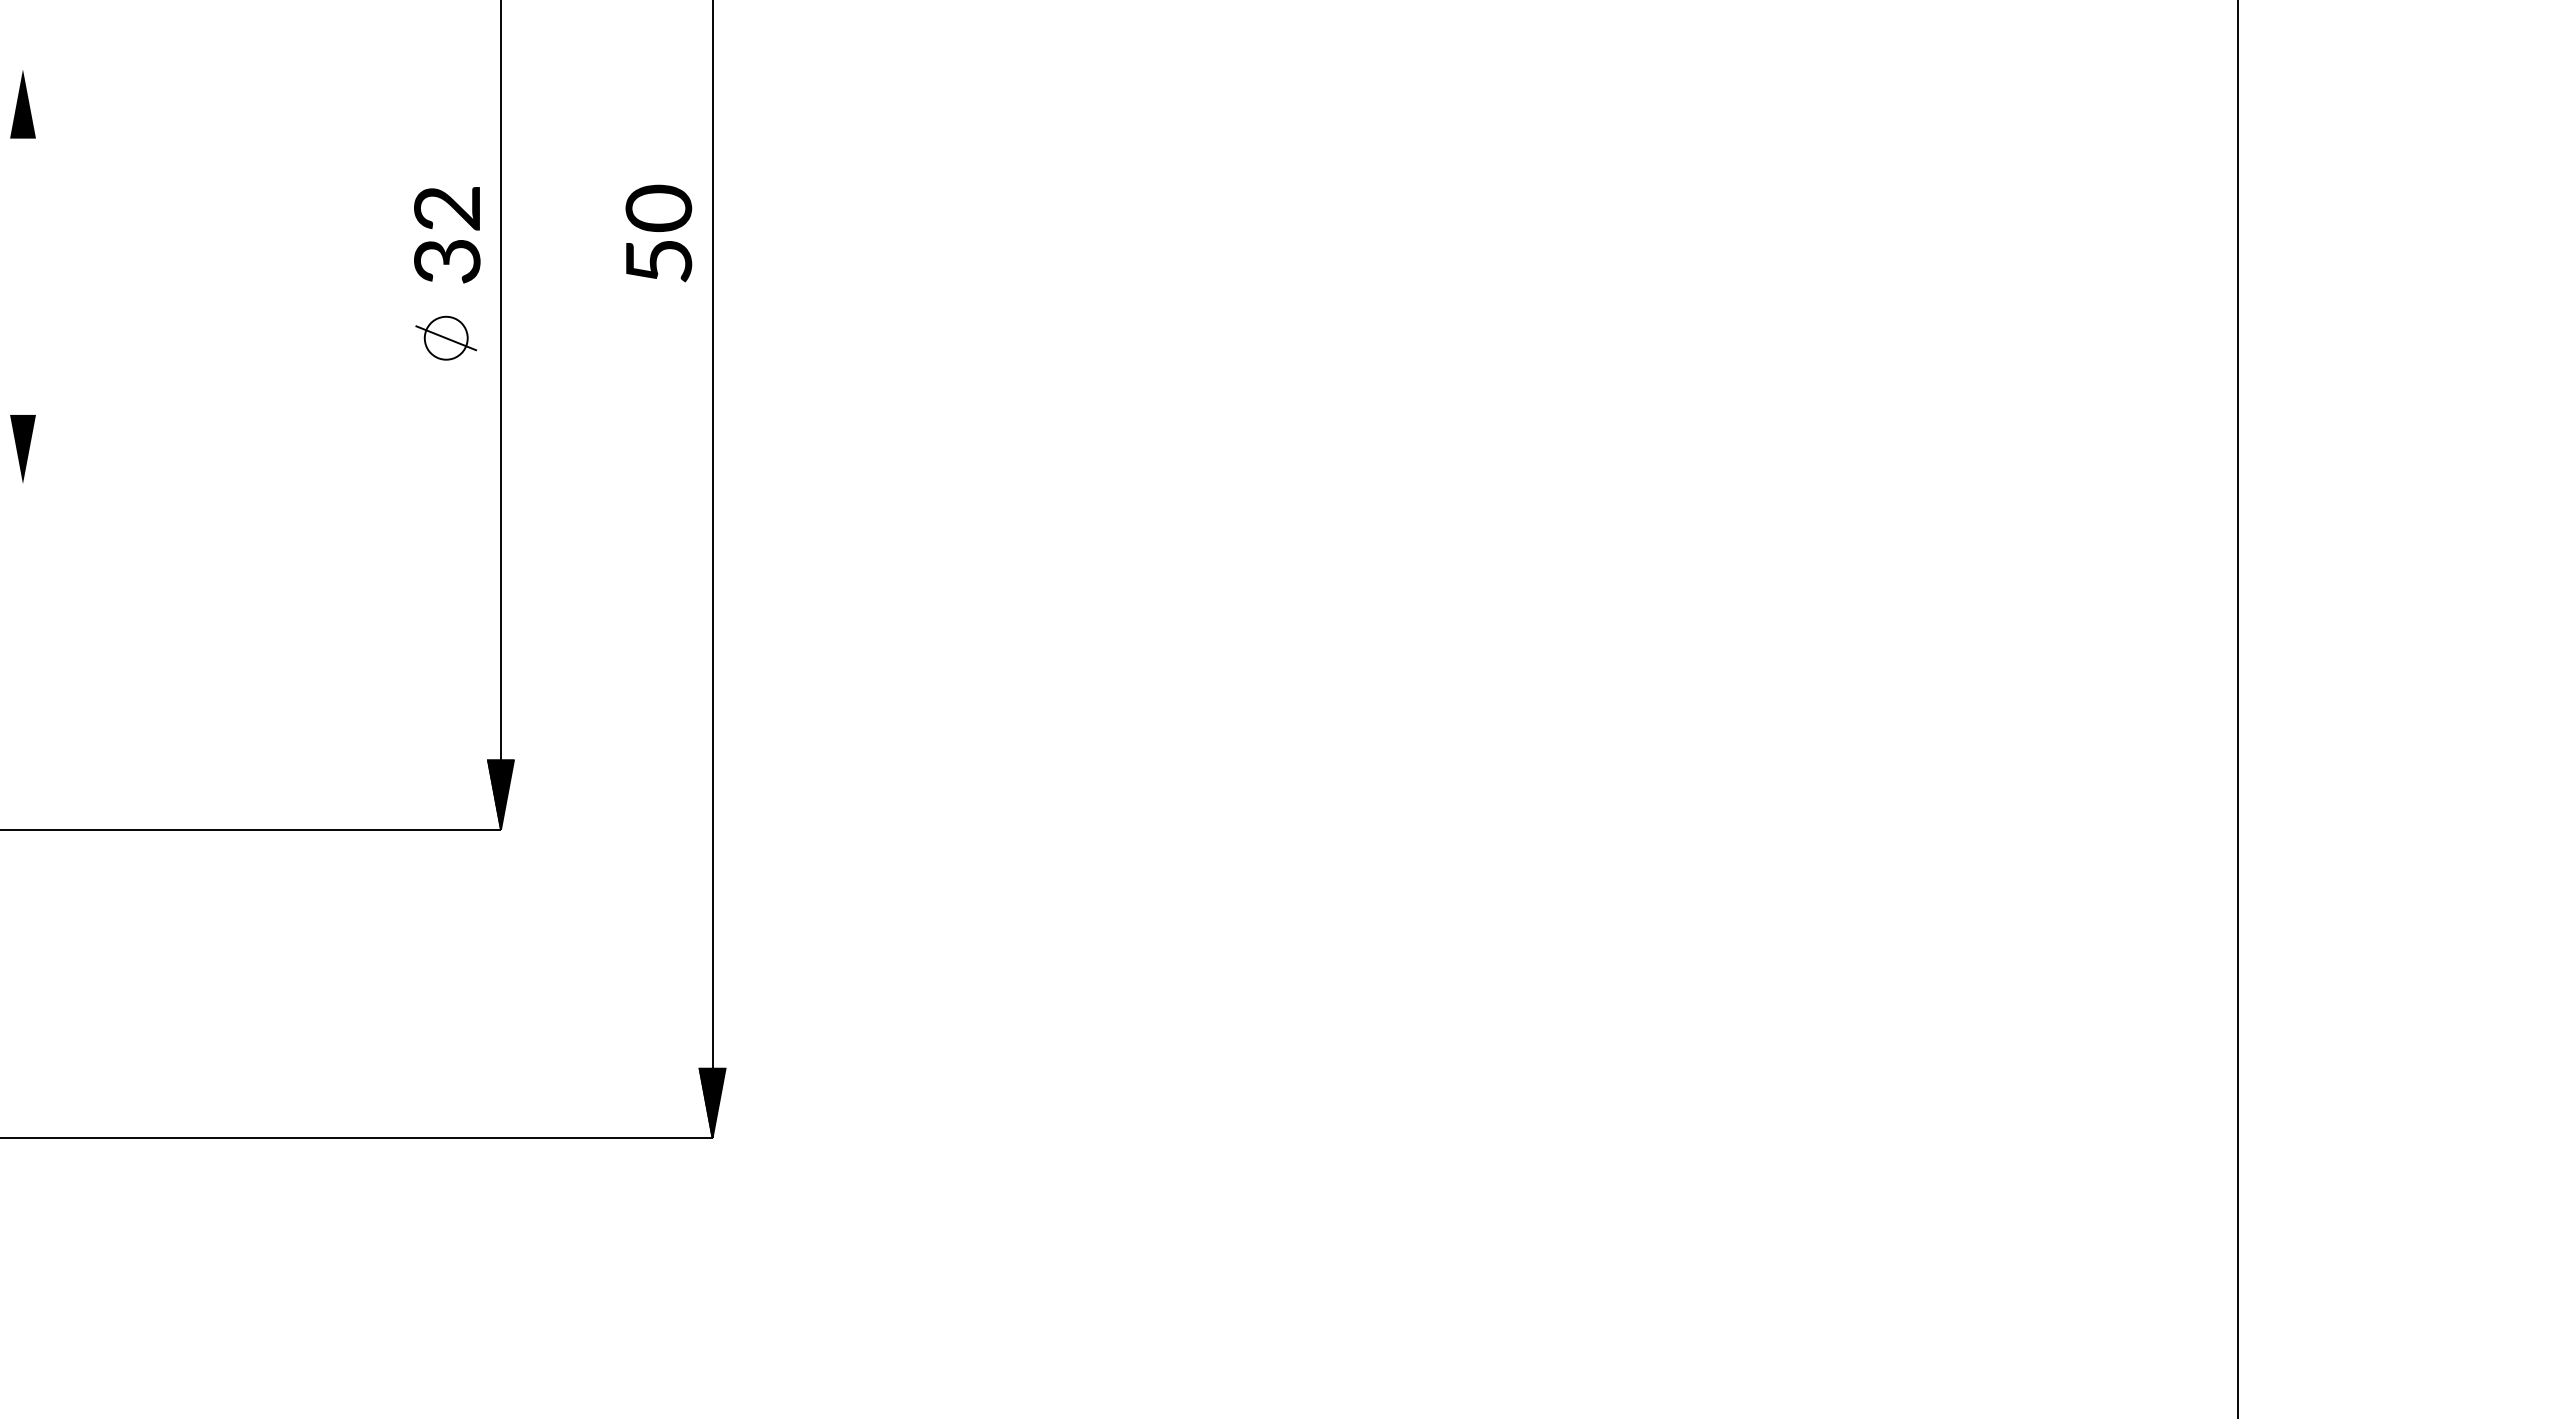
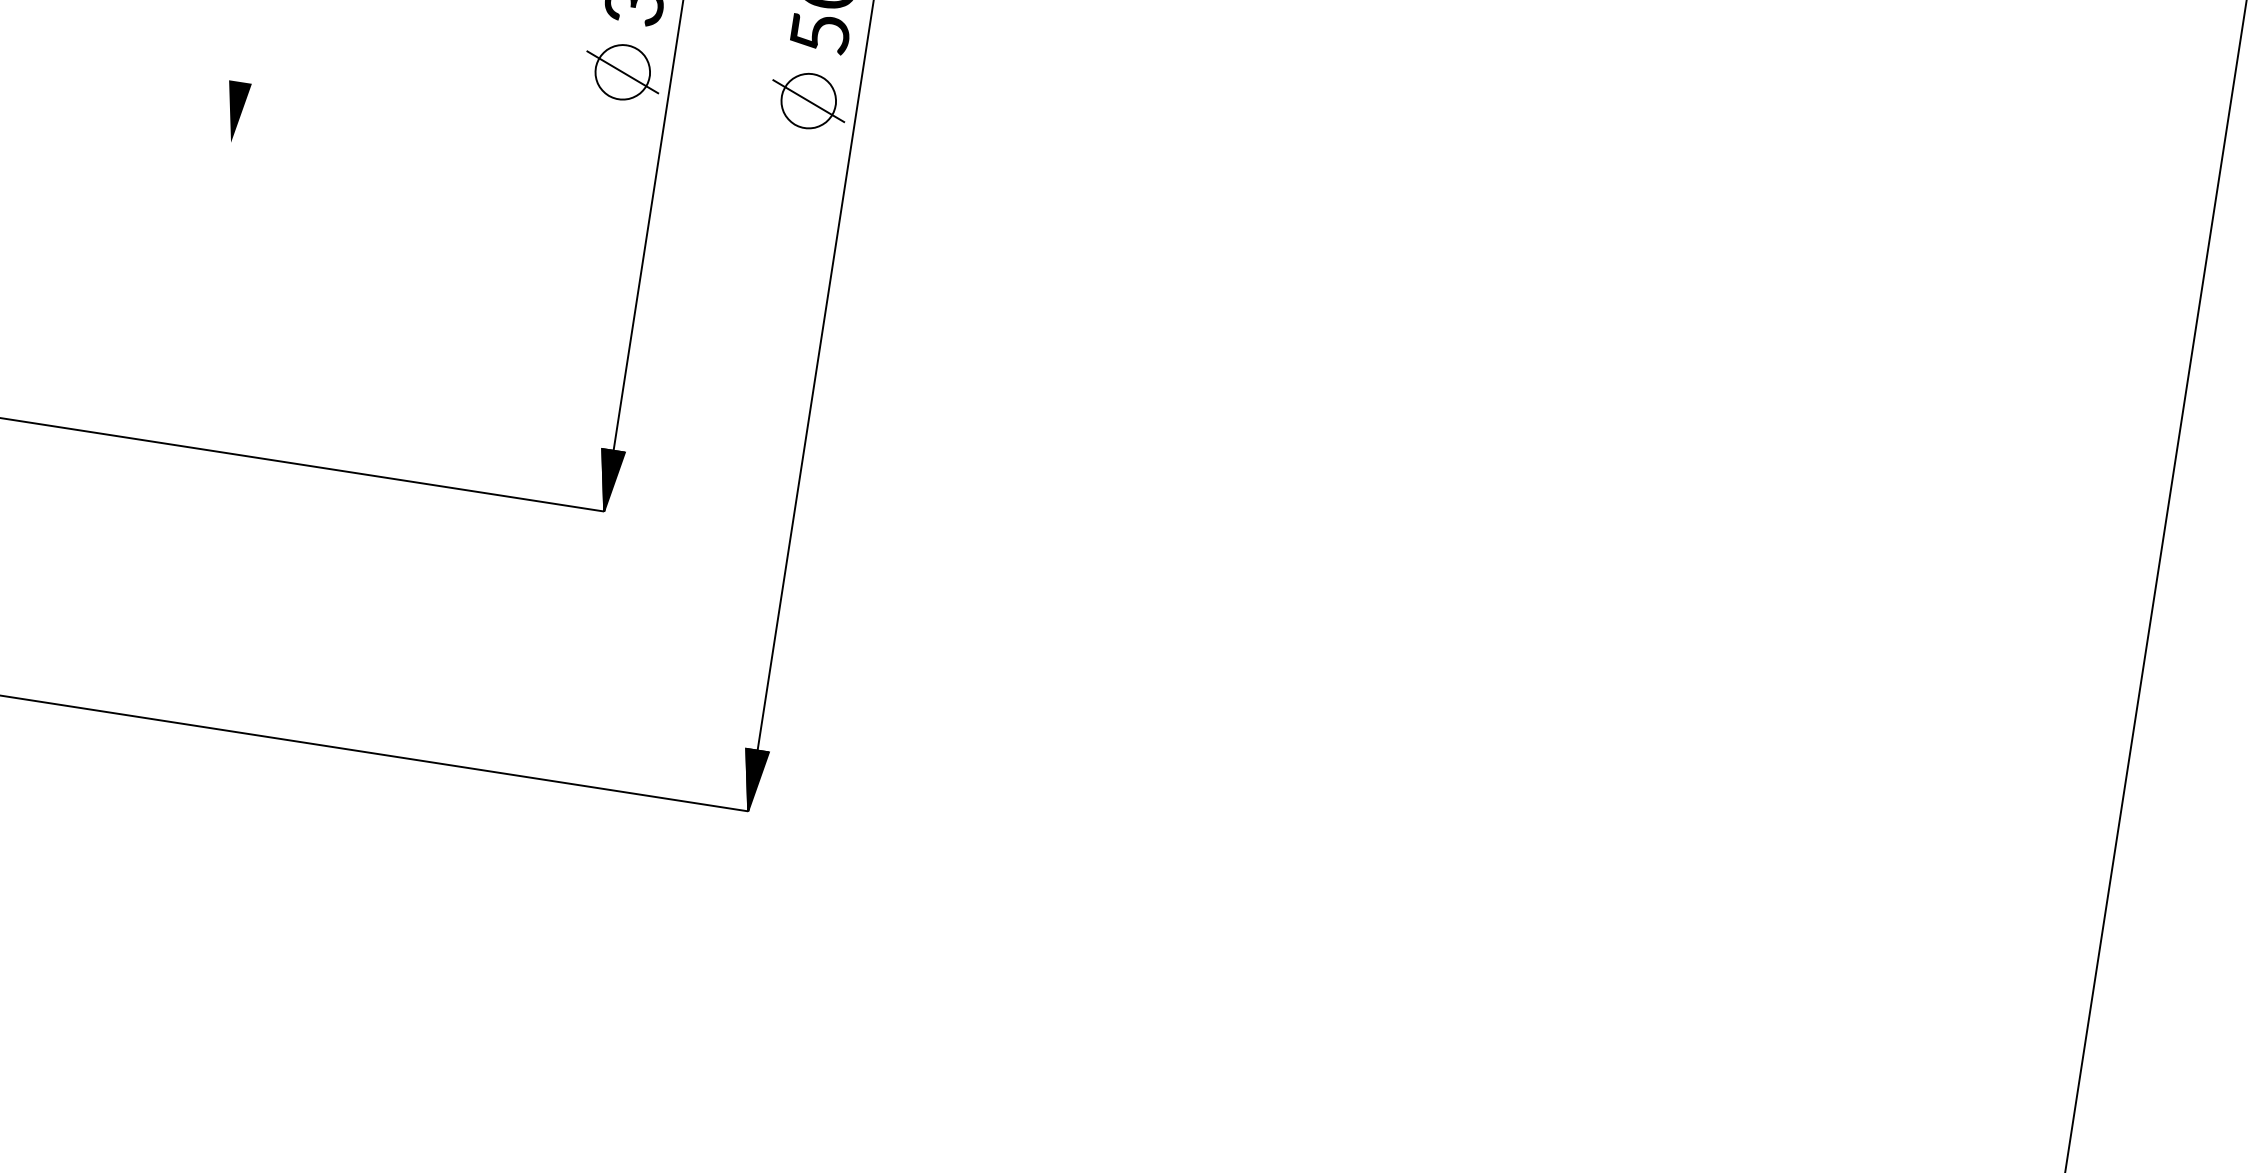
part: (446, 337) -> (623, 71), size x1.43
part: (657, 337) -> (808, 100), added

